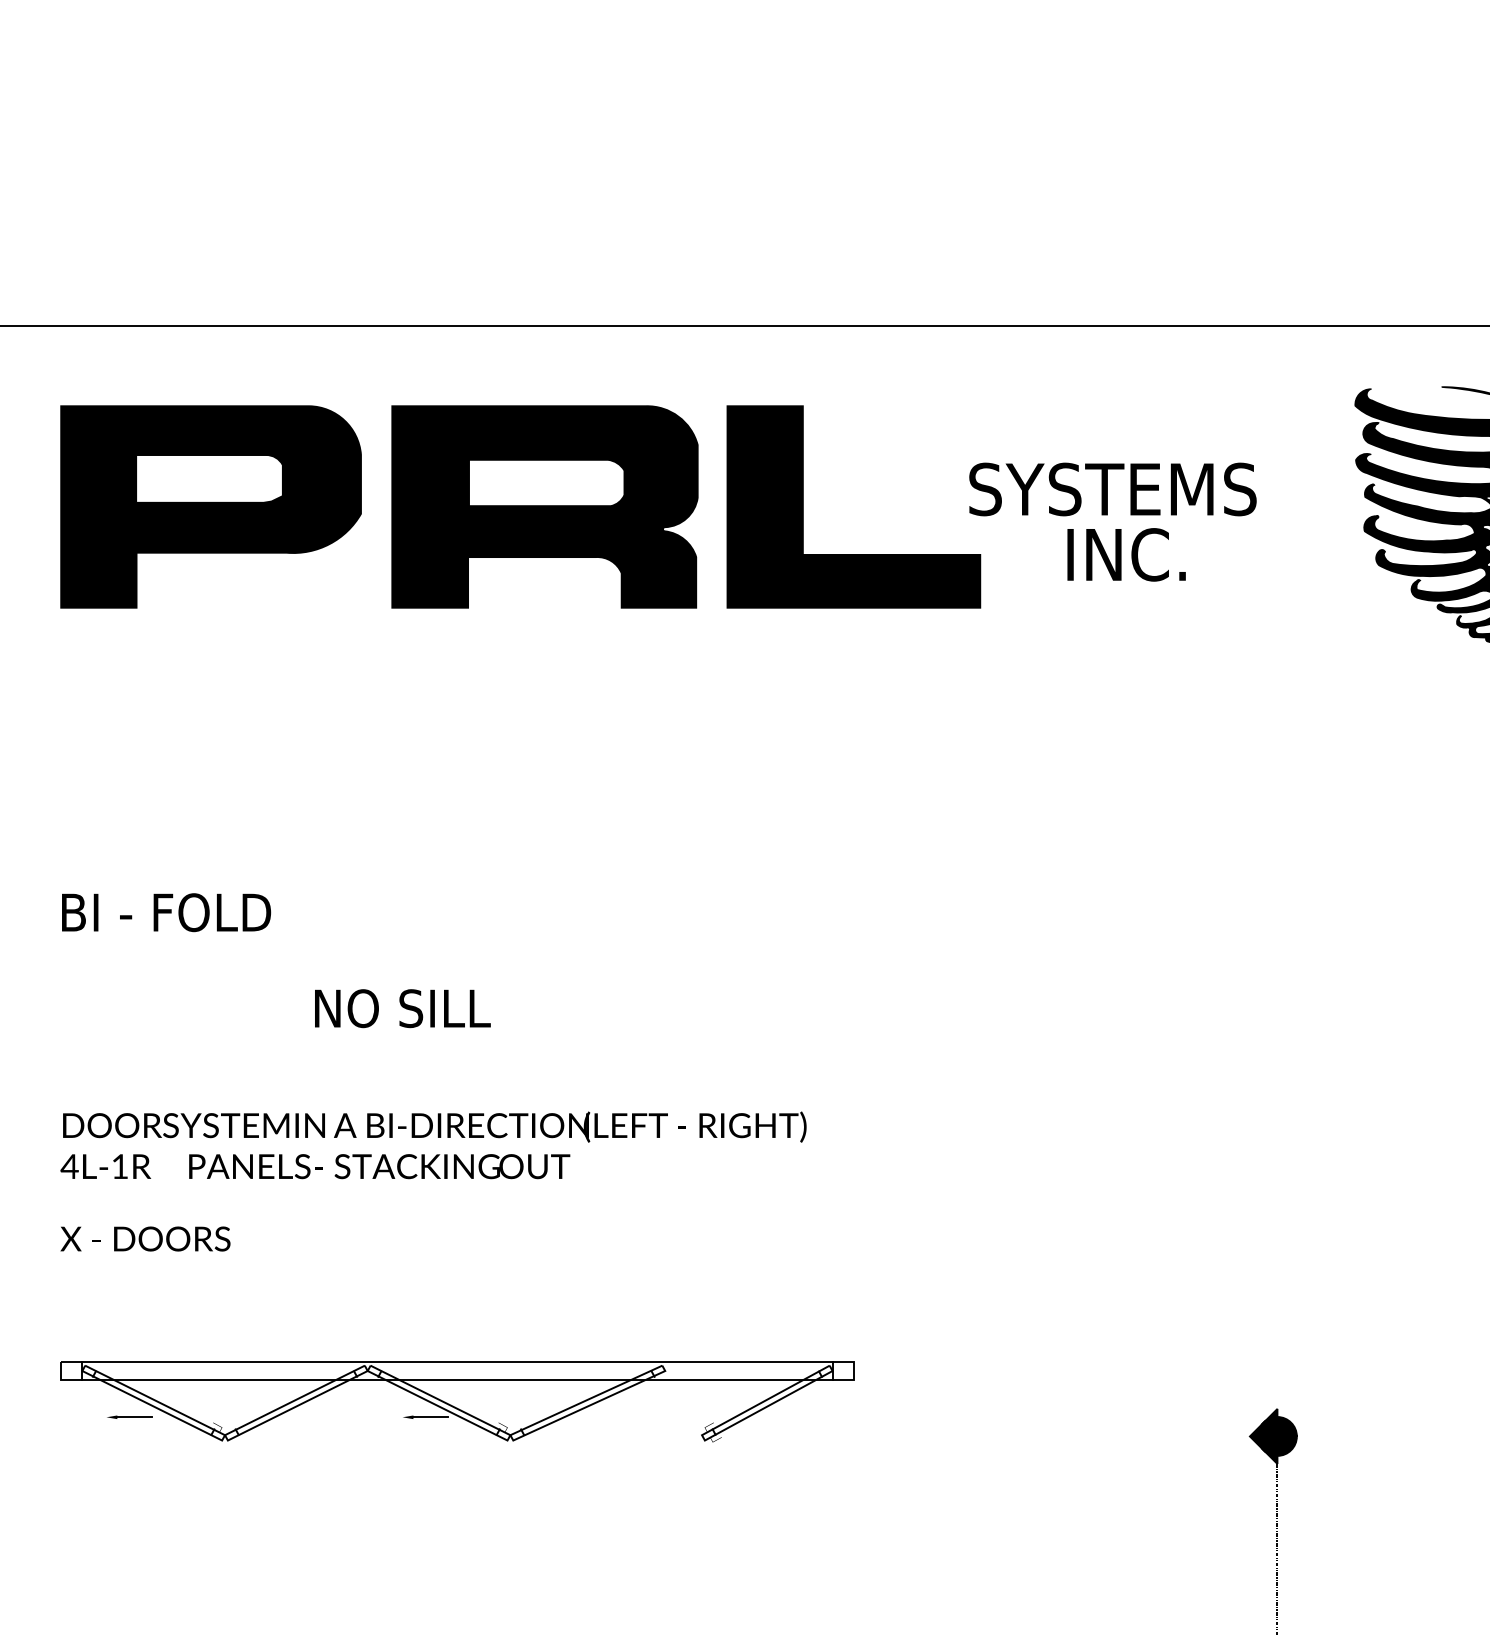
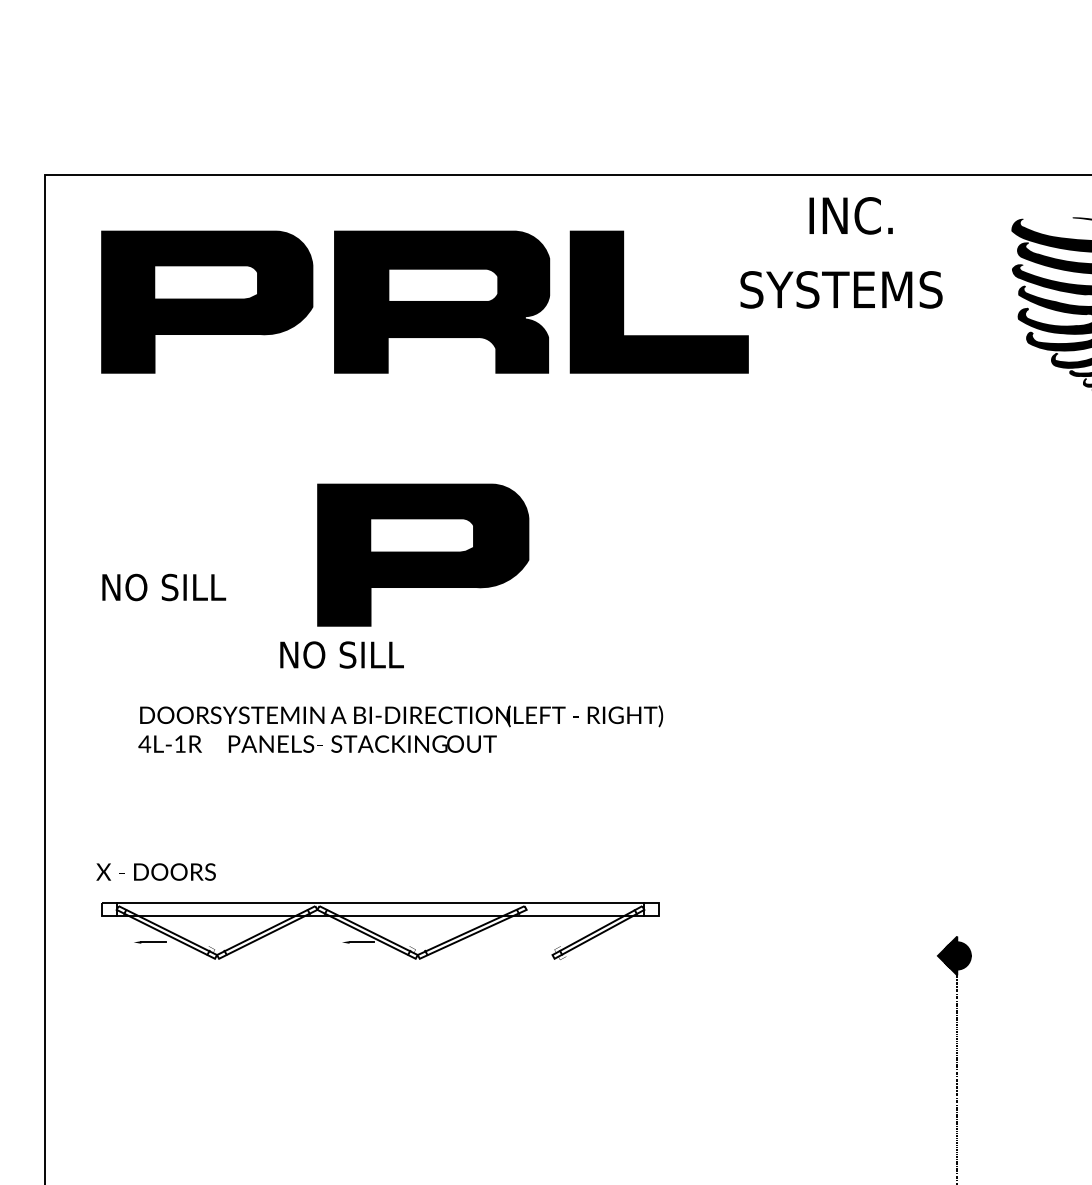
text: (1125, 554) -> (850, 215), moved
part: (518, 865) -> (423, 554), added
text: (168, 912) -> (177, 587), BI - FOLD -> NO SILL
text: (433, 1144) -> (400, 728), moved
text: (144, 1238) -> (155, 871), moved

